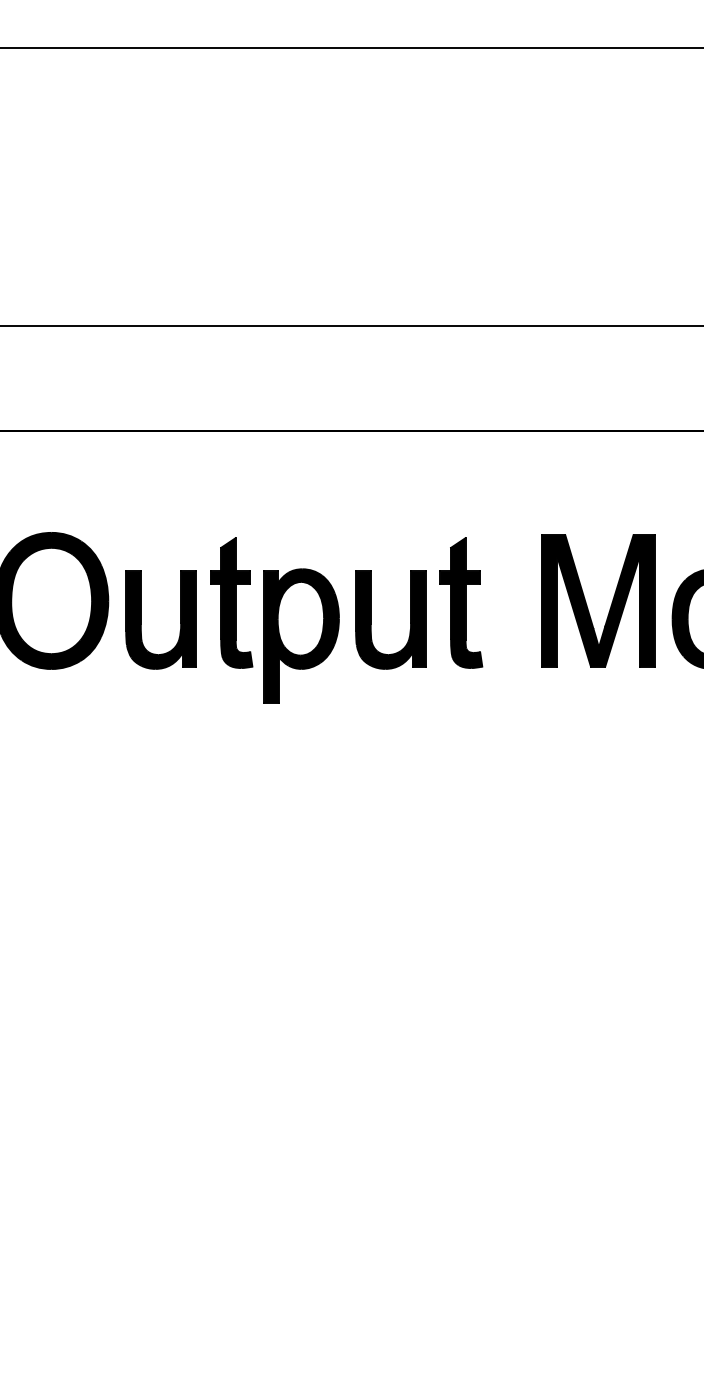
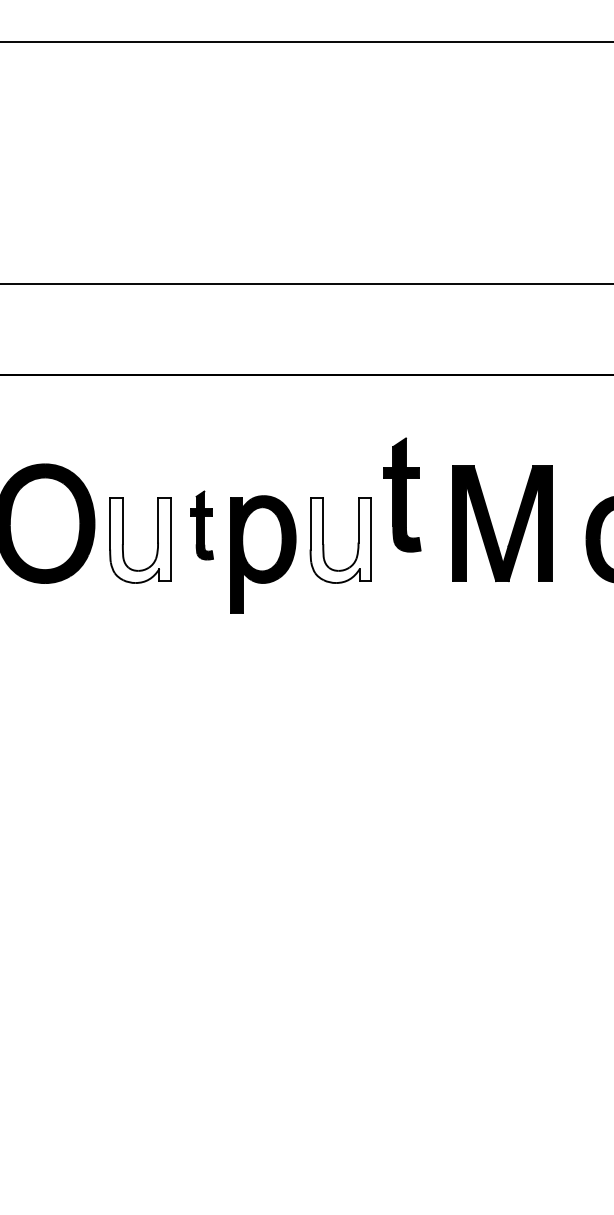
part: (586, 601) -> (492, 524), moved
part: (231, 602) -> (201, 525), size x0.6
part: (461, 602) -> (402, 494), moved
fill: (160, 619) -> (140, 539), removed
fill: (390, 619) -> (340, 539), removed

